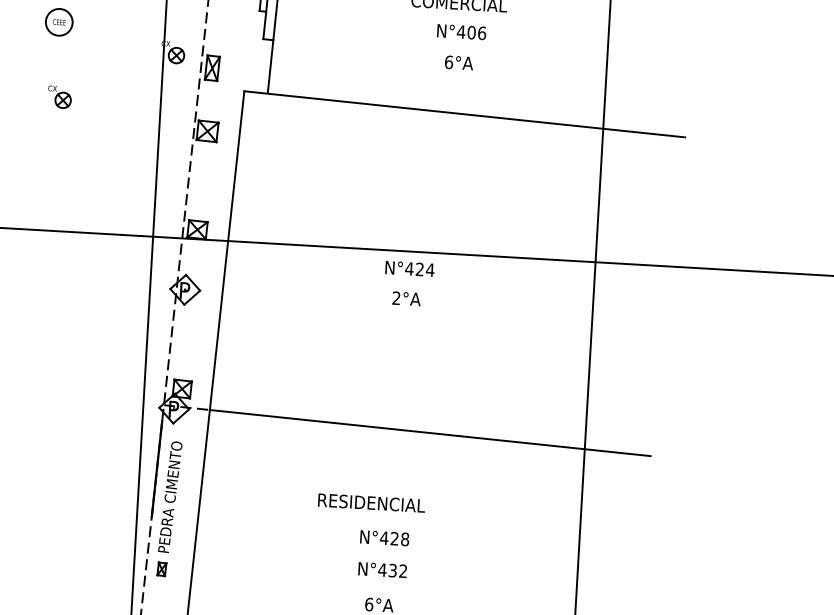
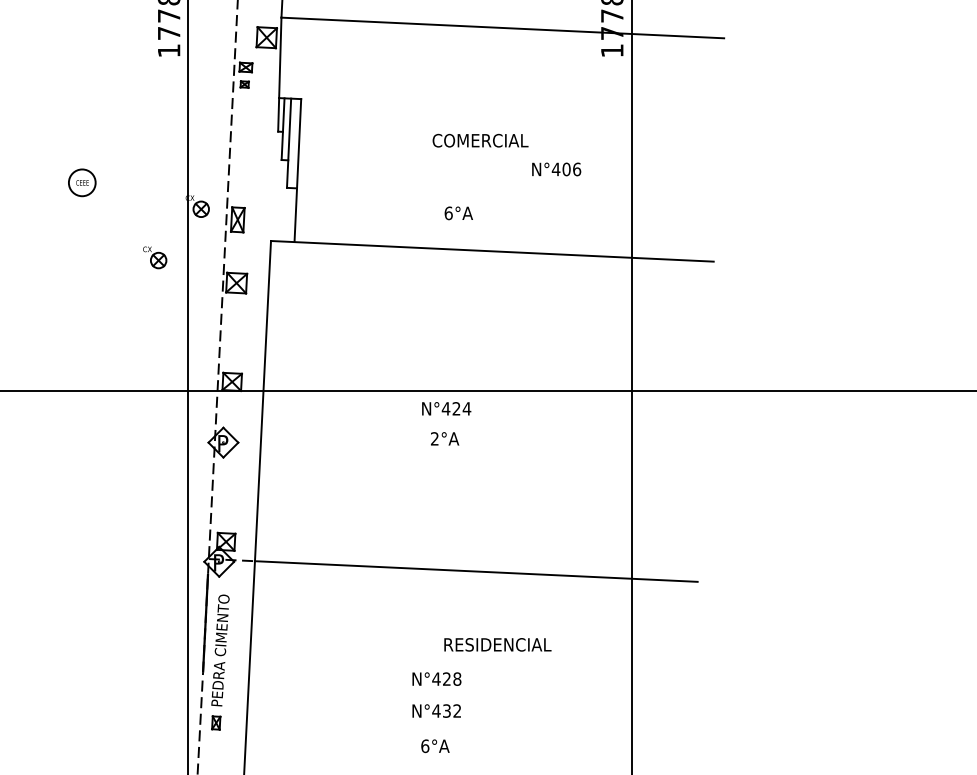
text: (461, 32) -> (556, 169), moved
text: (458, 63) -> (458, 213), moved
part: (60, 97) -> (155, 257), moved
text: (371, 502) -> (497, 644), moved

